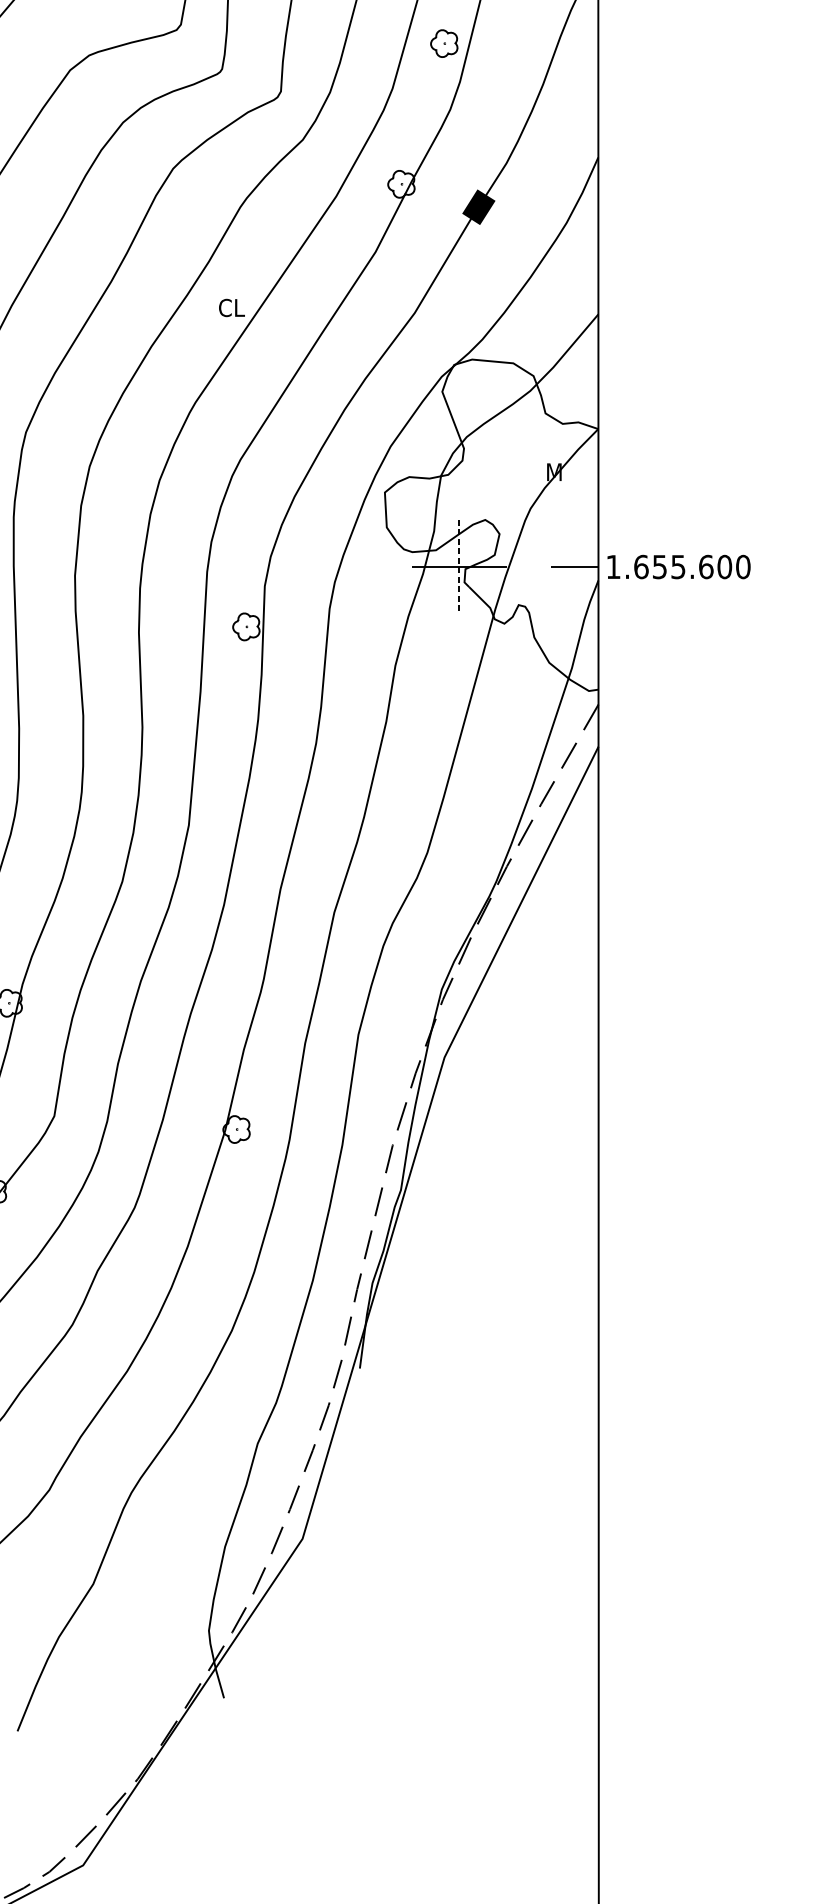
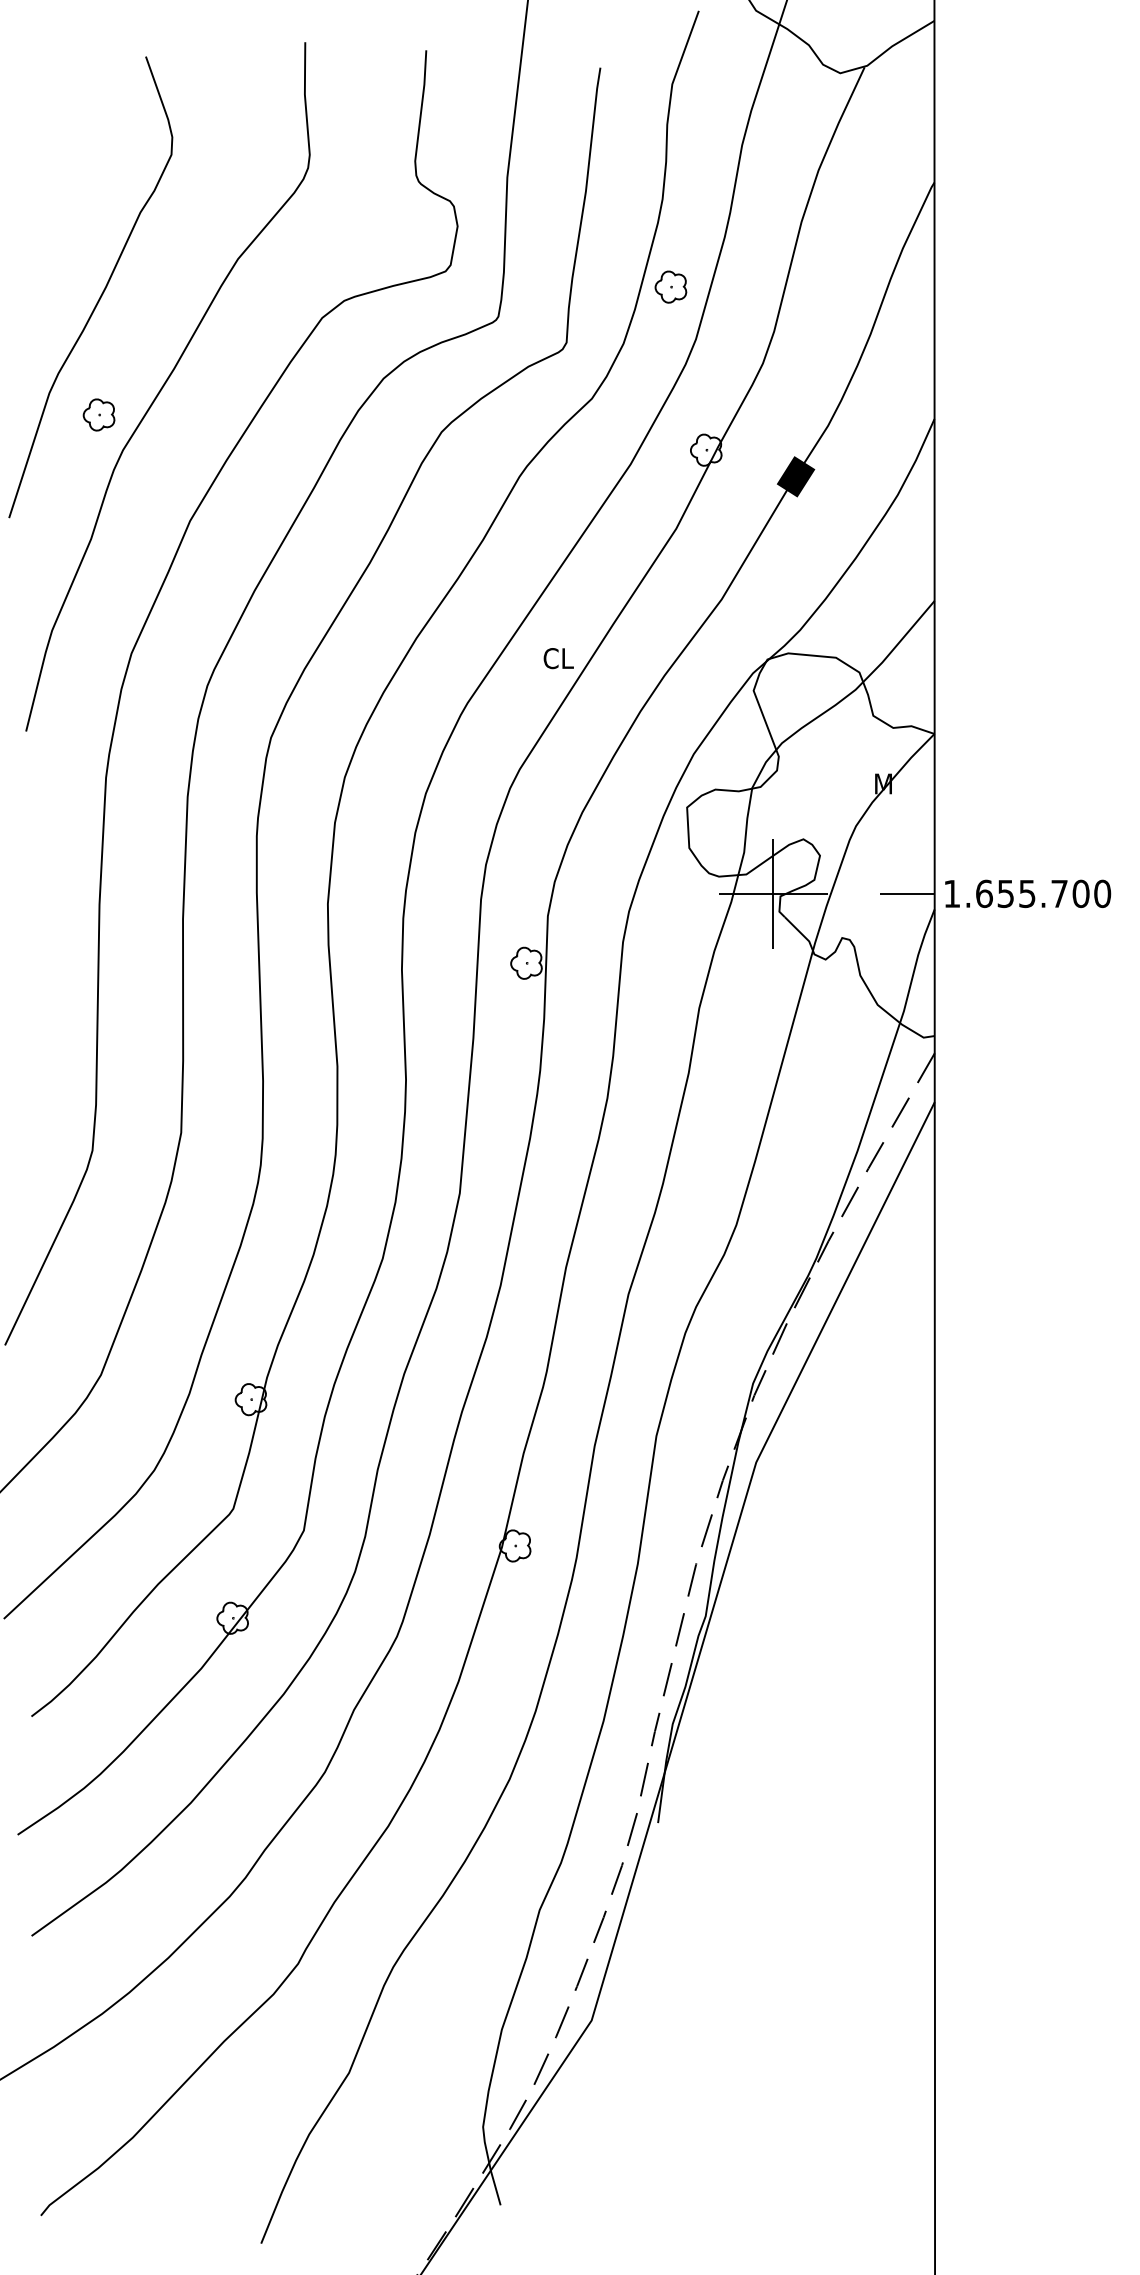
part: (443, 43) -> (670, 286), moved
text: (231, 307) -> (558, 658), moved
line: (459, 566) -> (773, 893), dashed -> solid
text: (706, 566) -> (1059, 893), 1.655.600 -> 1.655.700

